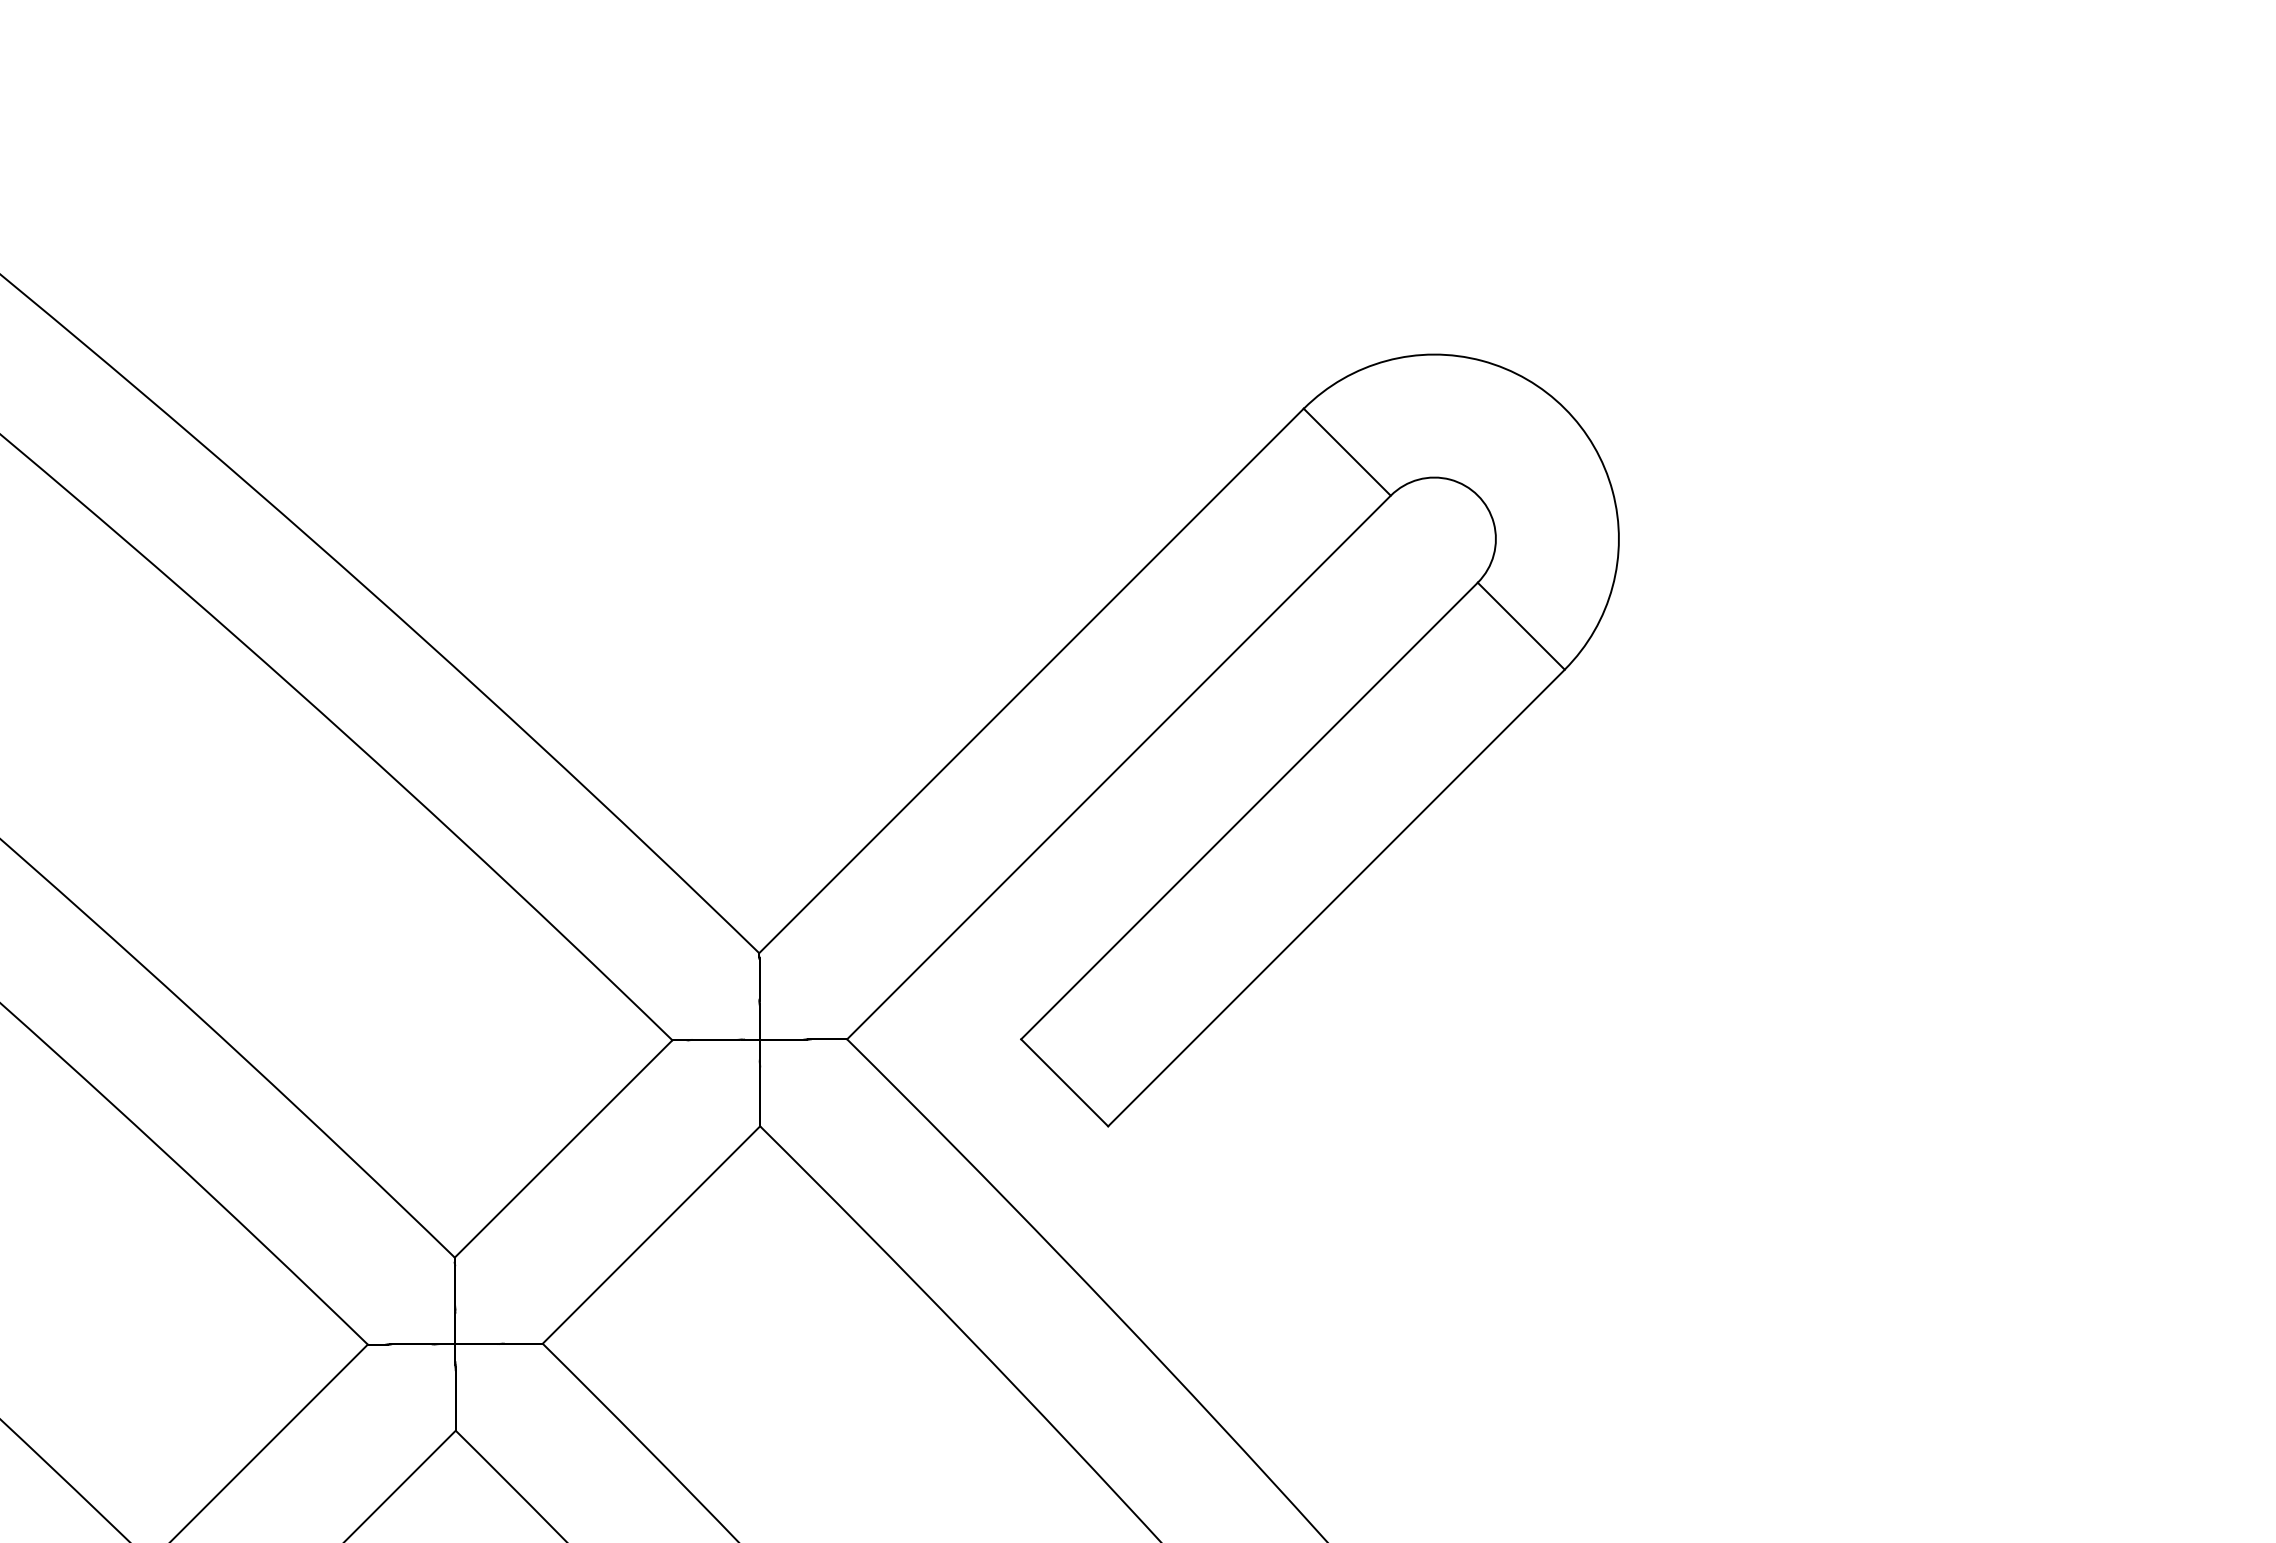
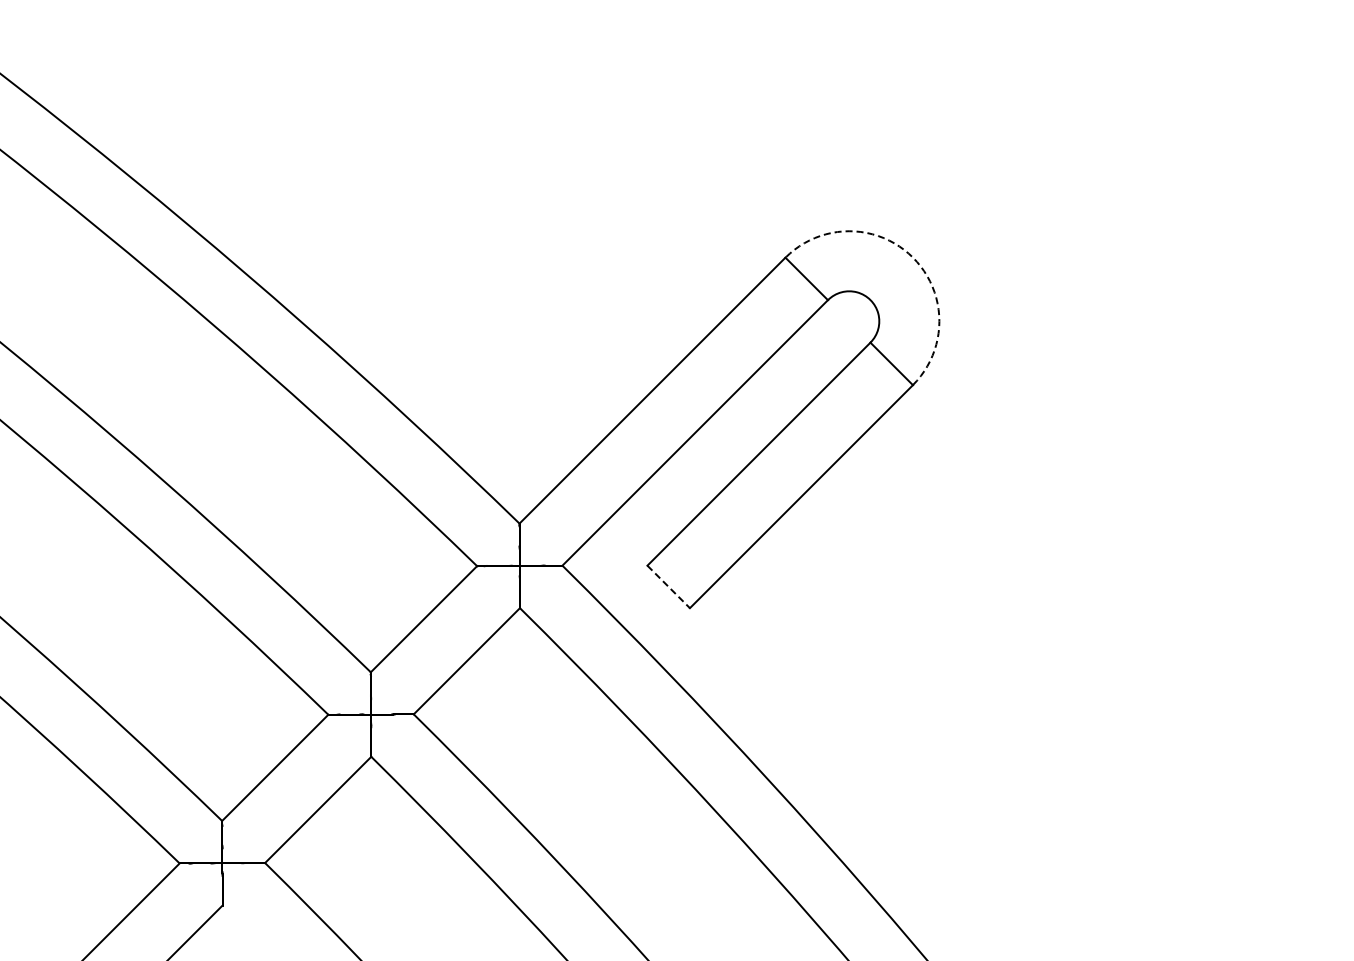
arc: (1565, 408) -> (913, 257), solid -> dashed
line: (1066, 1084) -> (669, 587), solid -> dashed

